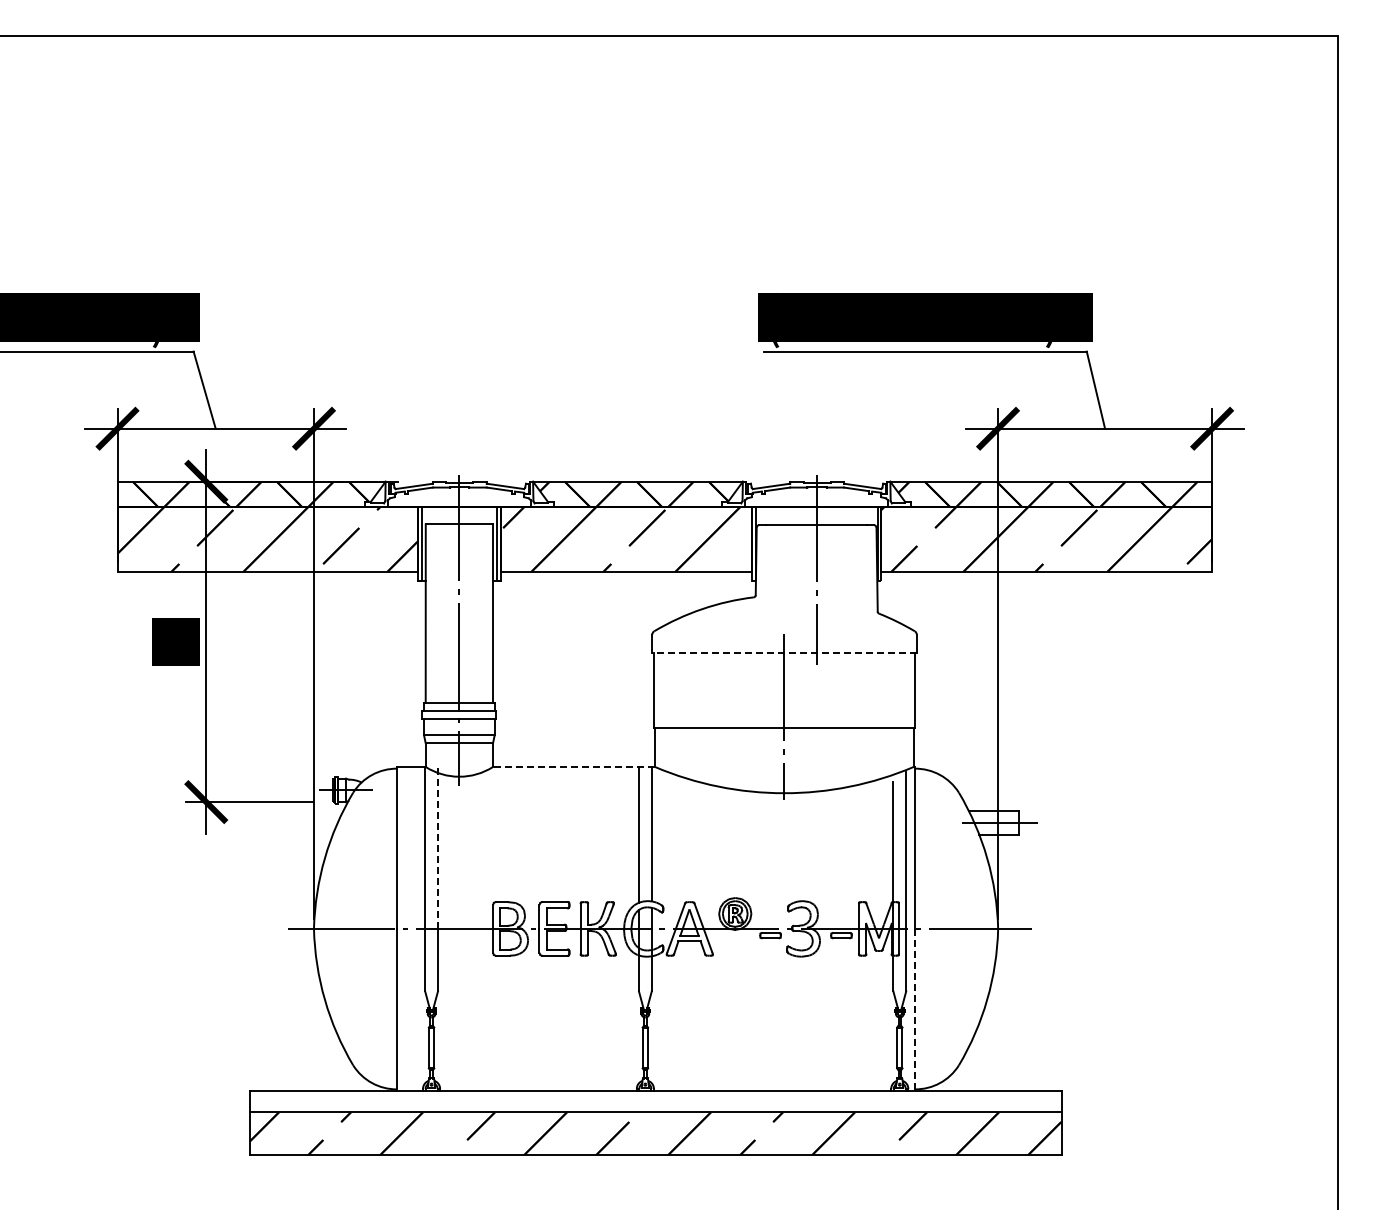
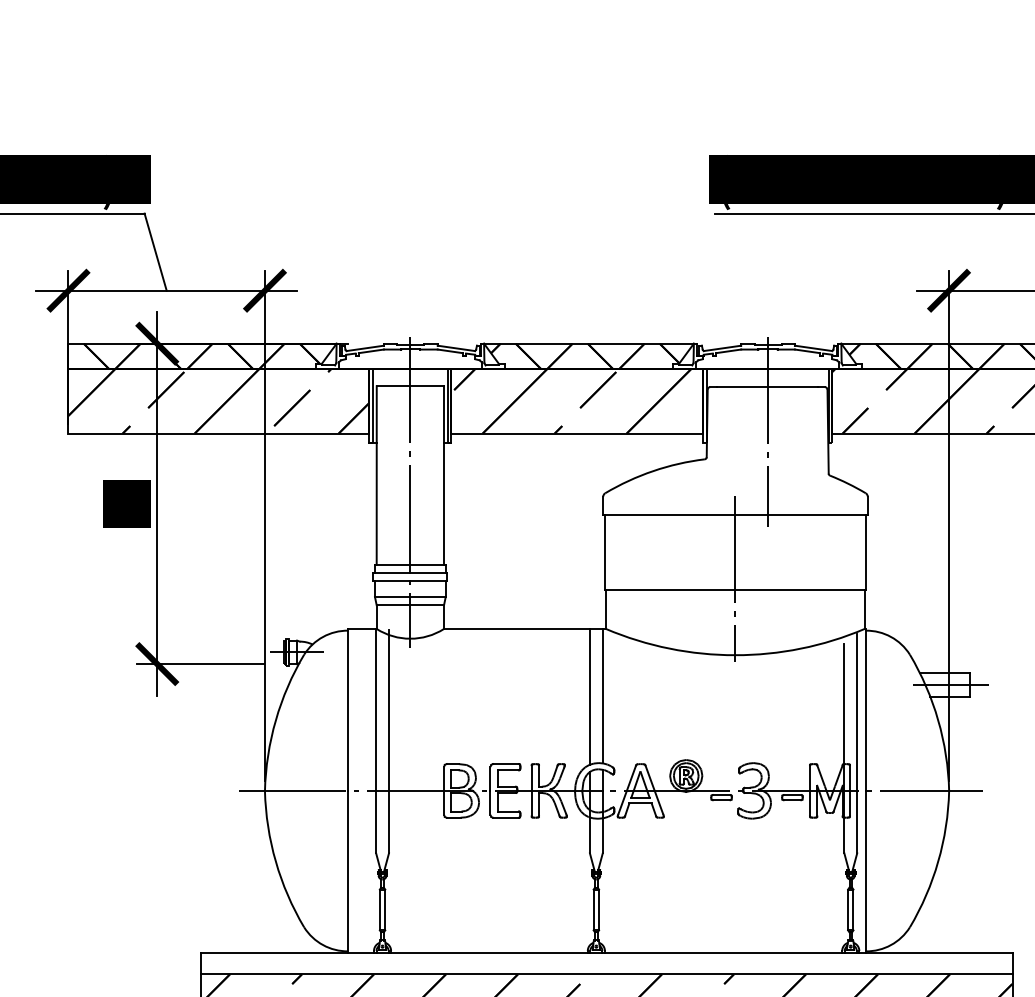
line: (784, 652) -> (735, 514), dashed -> solid
line: (574, 766) -> (525, 628), dashed -> solid
line: (438, 849) -> (389, 711), dashed -> solid
line: (914, 1009) -> (865, 871), dashed -> solid

